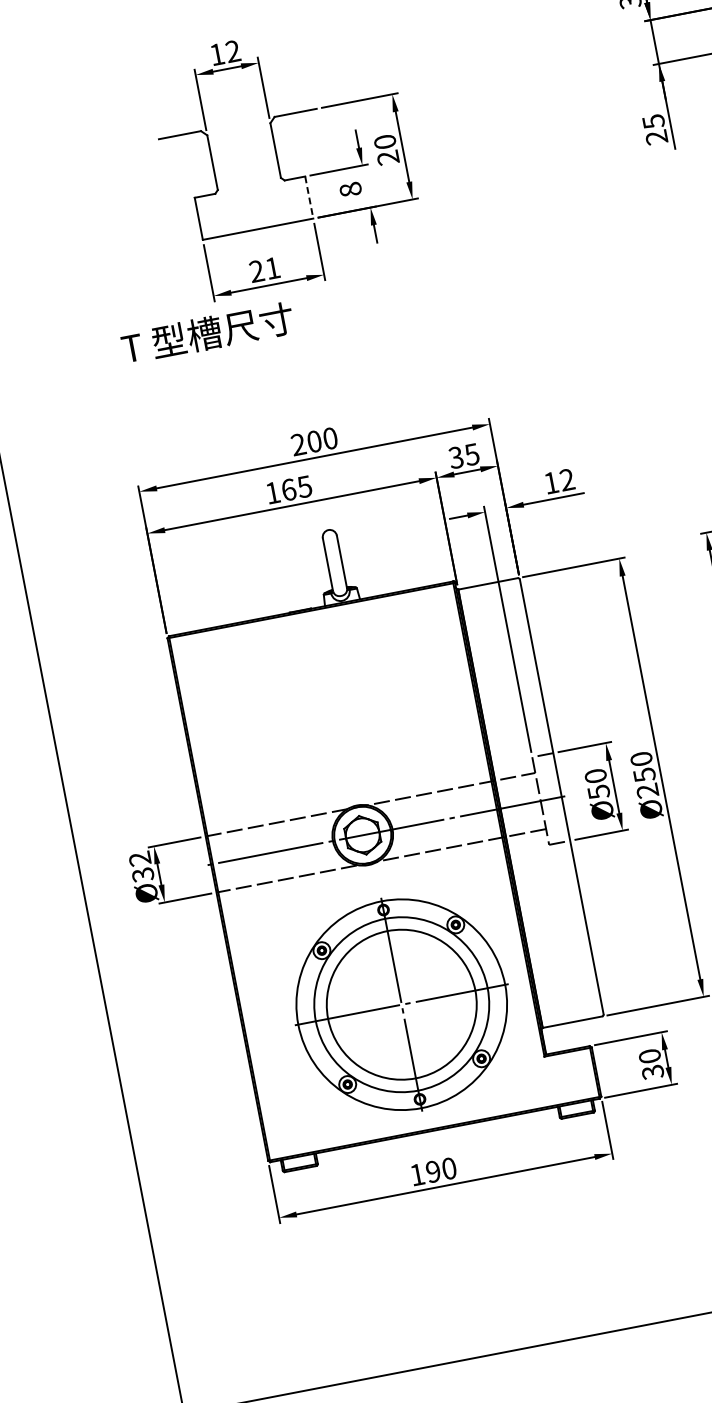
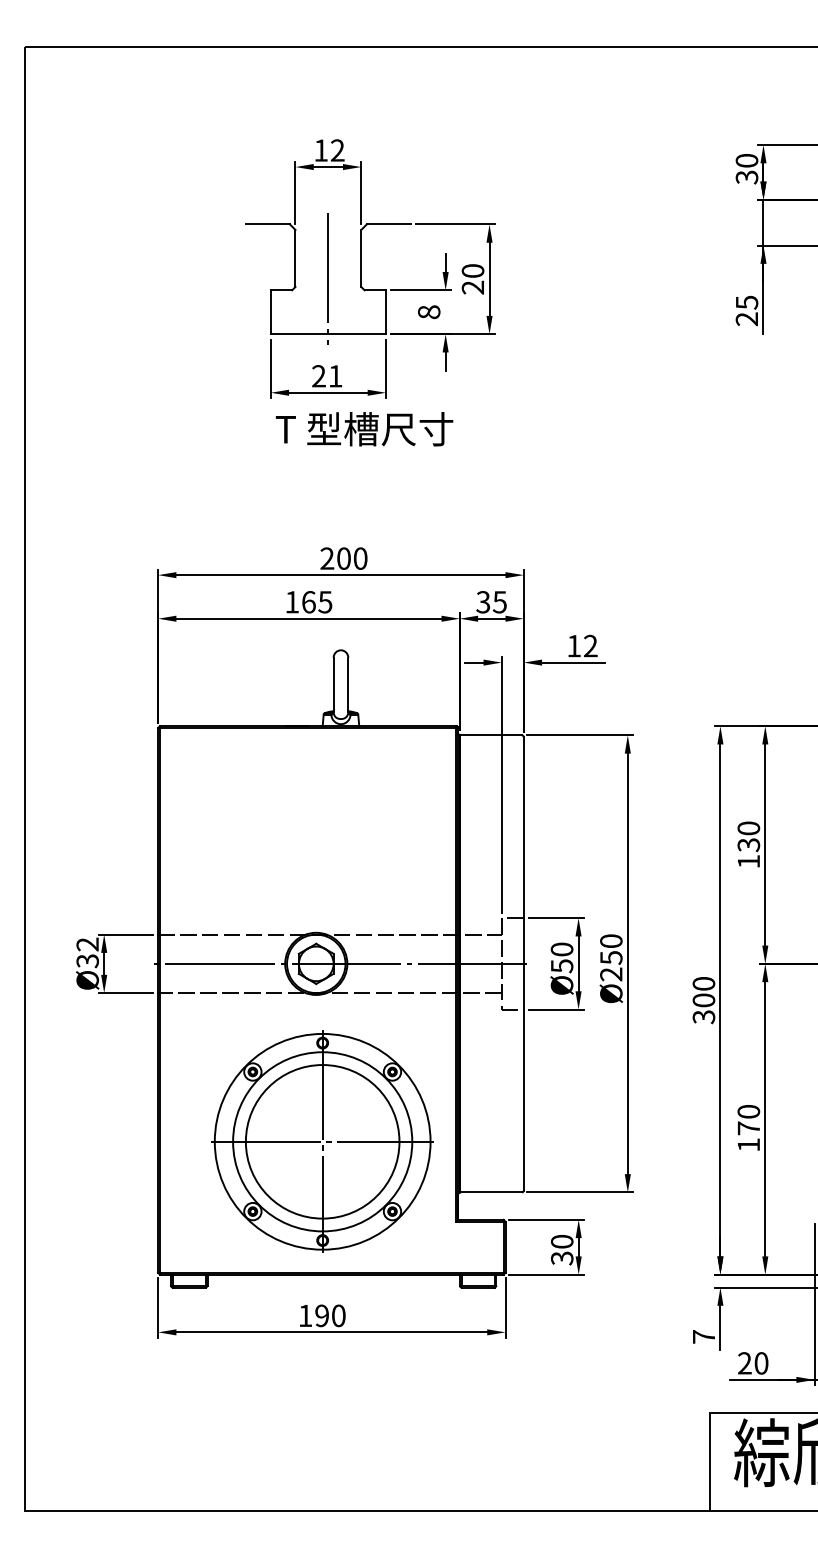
line: (248, 176) -> (328, 279), added
line: (308, 197) -> (385, 312), dashed -> solid
text: (207, 333) -> (364, 429), moved

